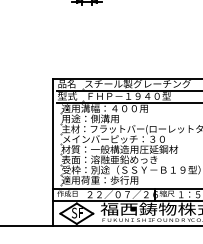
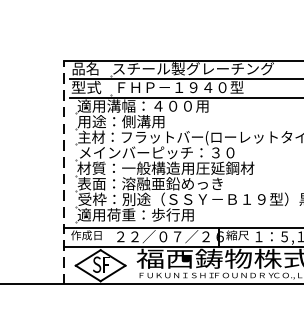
line: (52, 152) -> (63, 172), solid -> dashed

